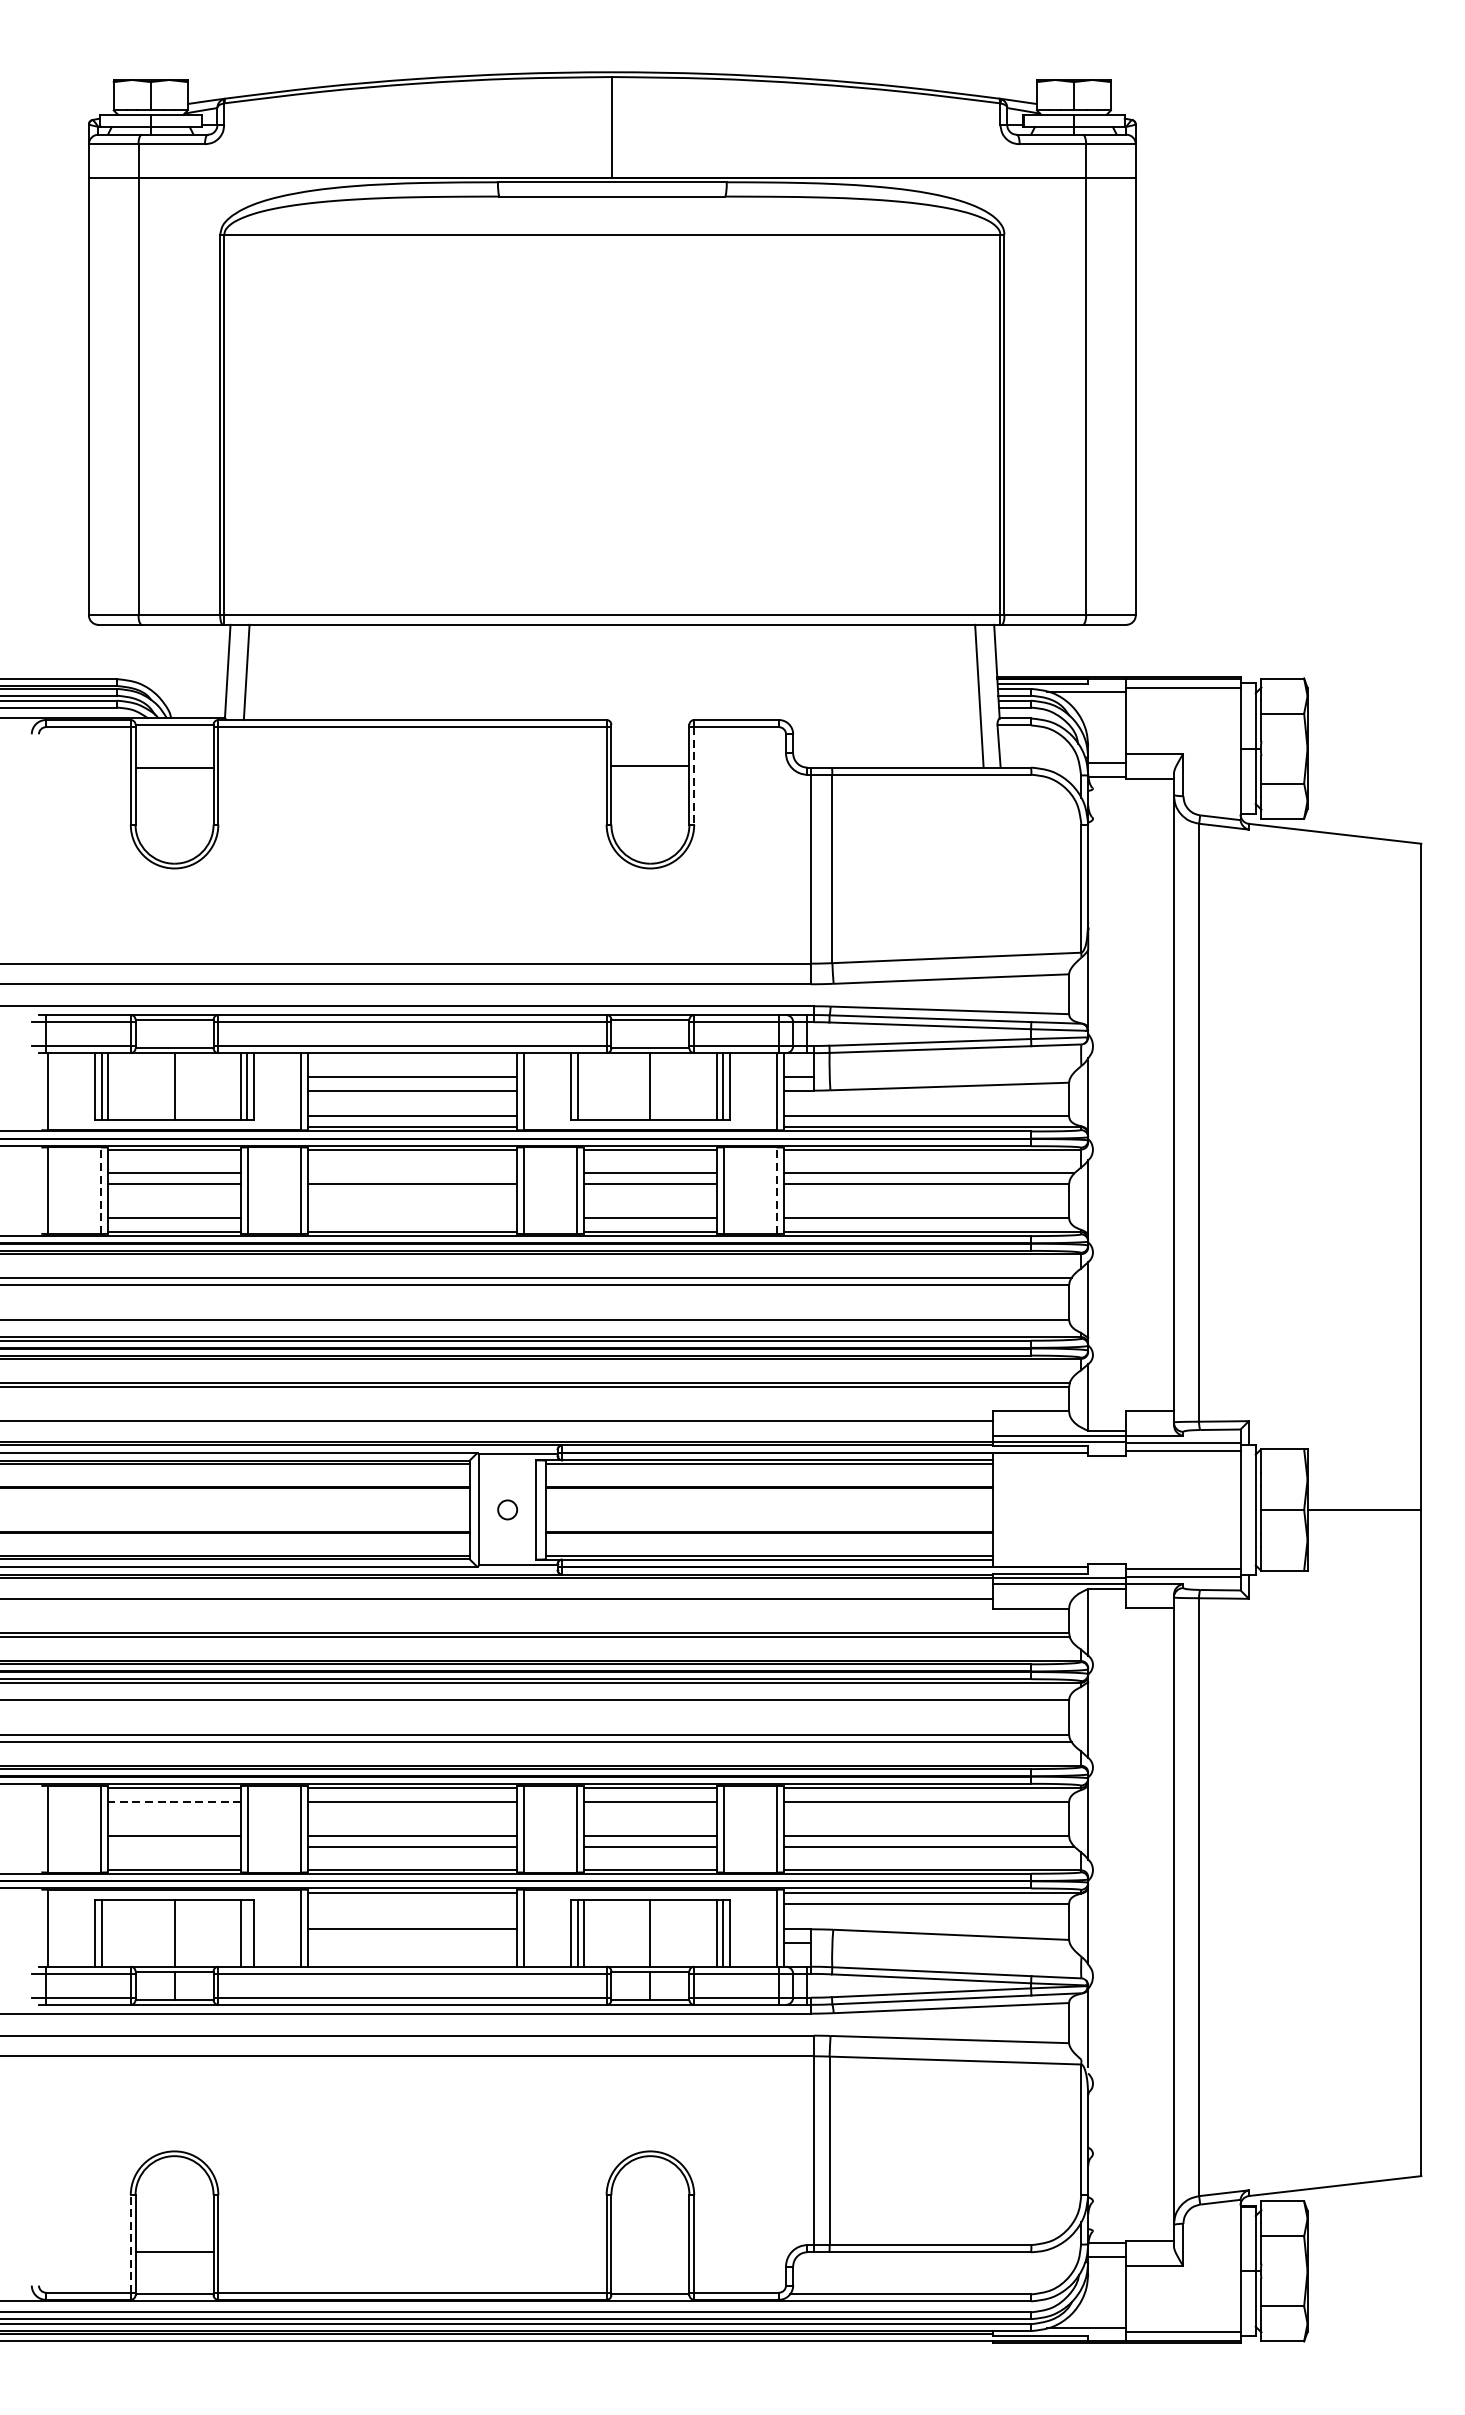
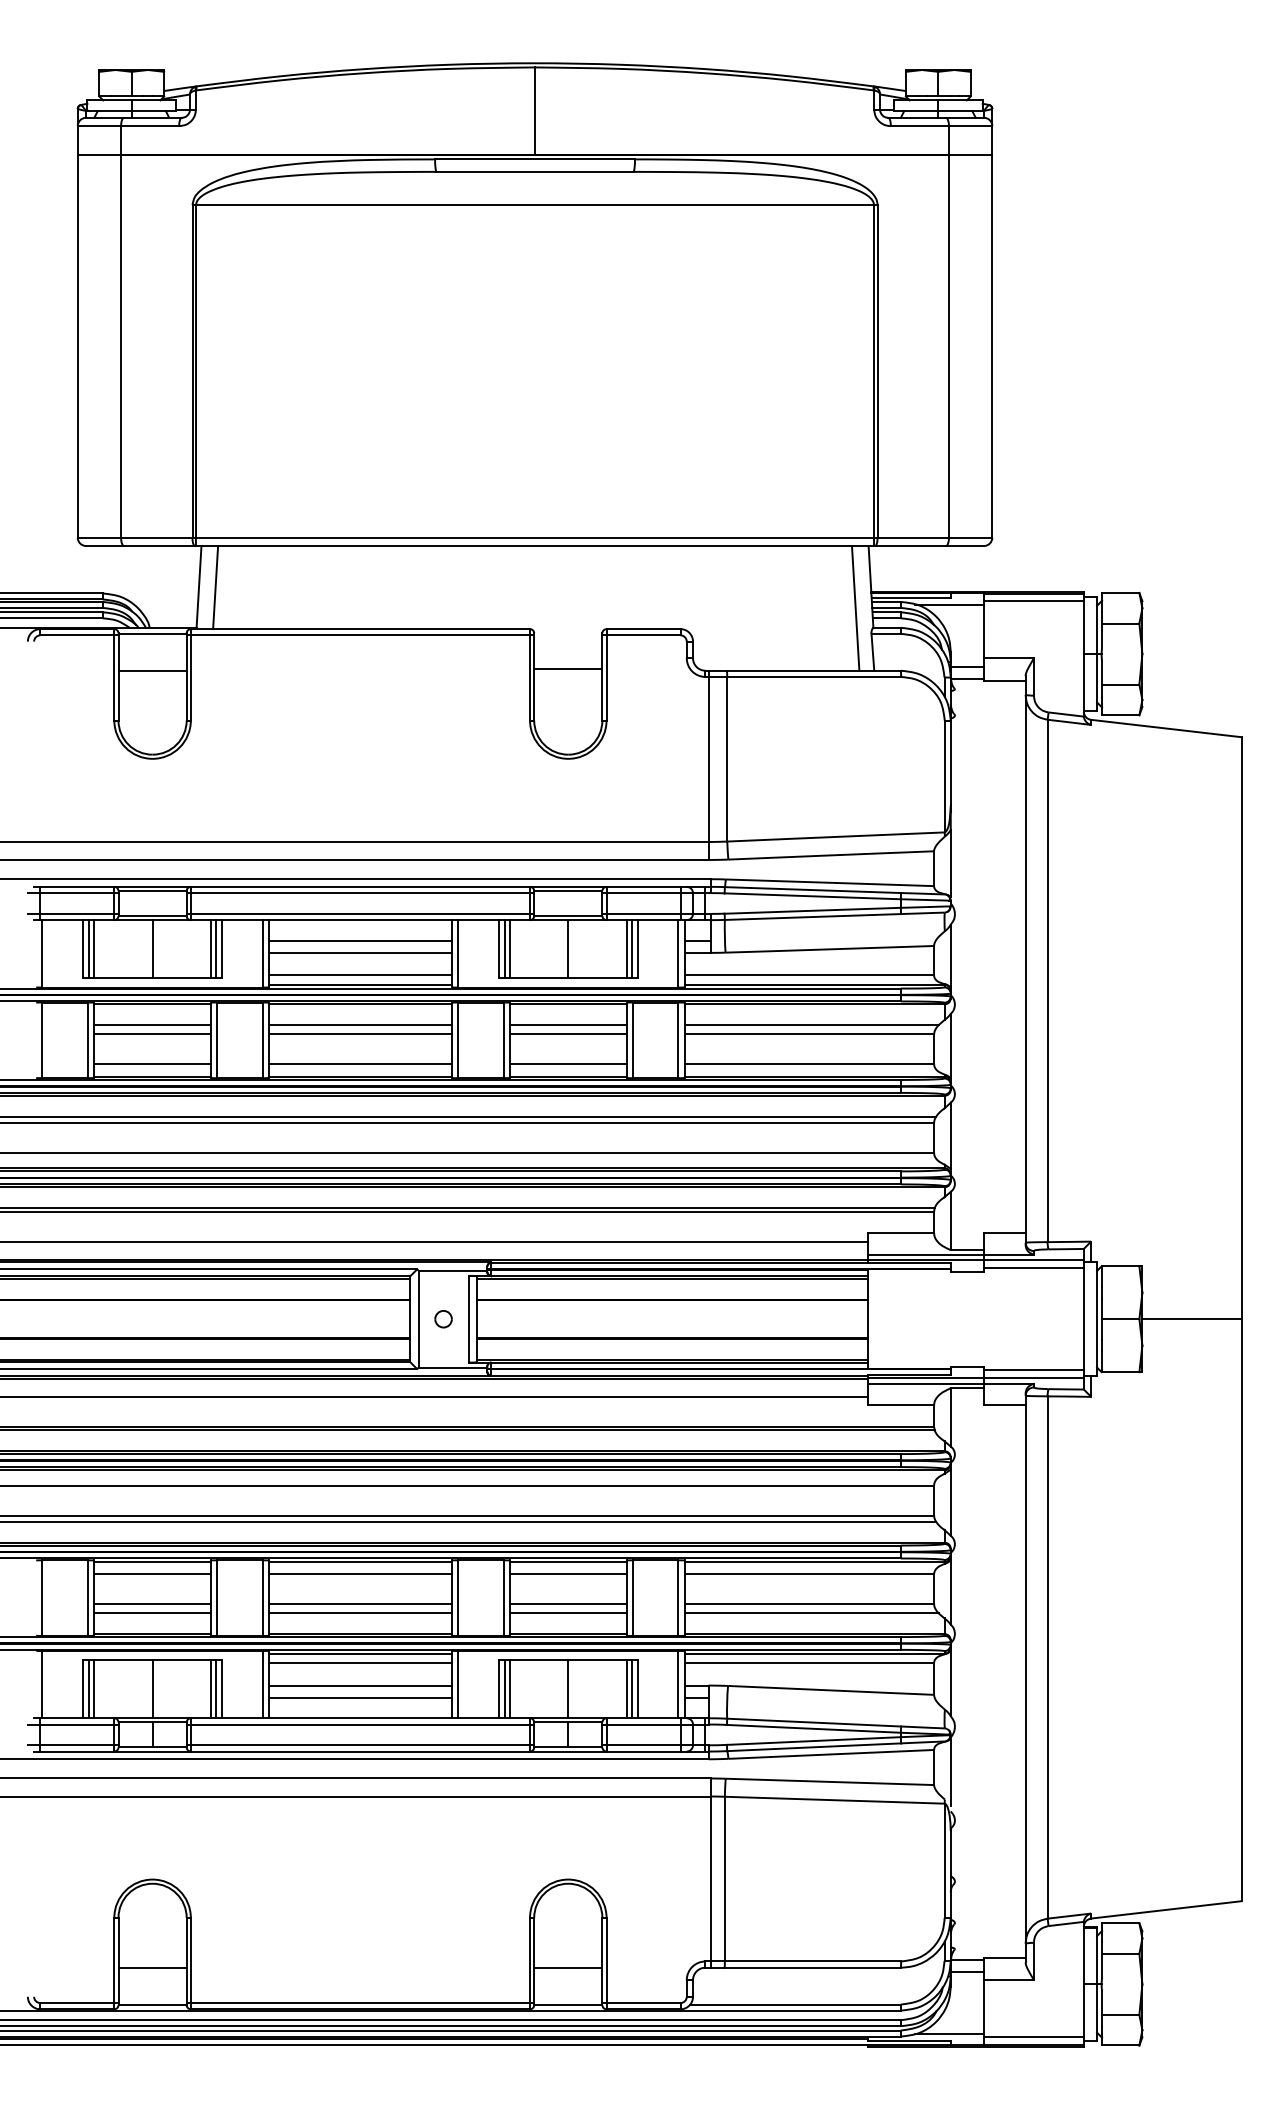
line: (694, 775) -> (606, 677), dashed -> solid
line: (584, 1086) -> (510, 949), added
line: (411, 1173) -> (359, 1025), added
line: (101, 1190) -> (88, 1040), dashed -> solid
line: (776, 1190) -> (678, 1040), dashed -> solid
line: (411, 1218) -> (359, 1064), added
line: (174, 1802) -> (152, 1574), dashed -> solid
line: (174, 1846) -> (152, 1613), added
line: (411, 1904) -> (359, 1663), added
line: (108, 1933) -> (94, 1689), added
line: (246, 1933) -> (215, 1689), added
line: (411, 1942) -> (359, 1697), added
line: (130, 2244) -> (114, 1960), dashed -> solid
line: (650, 2252) -> (568, 1967), added

